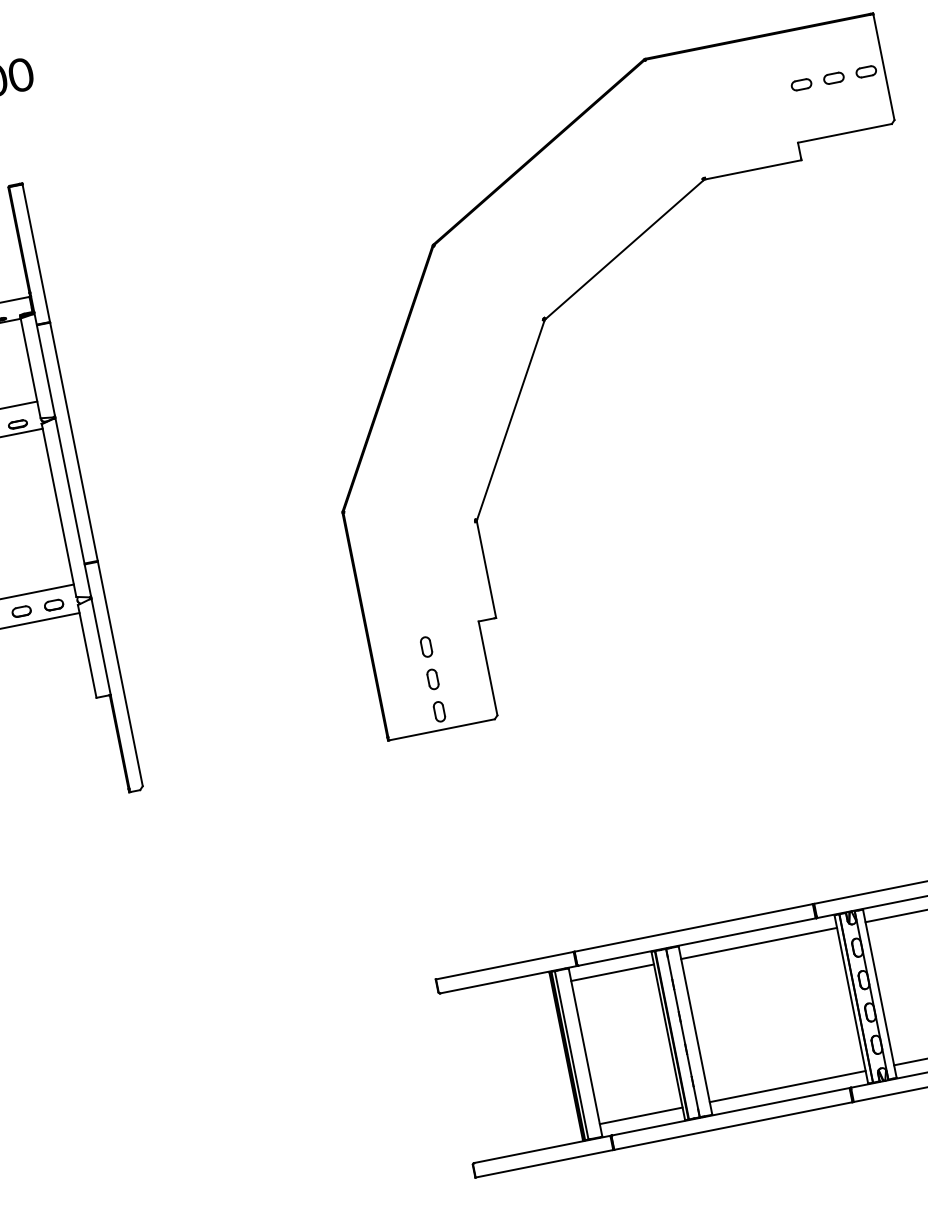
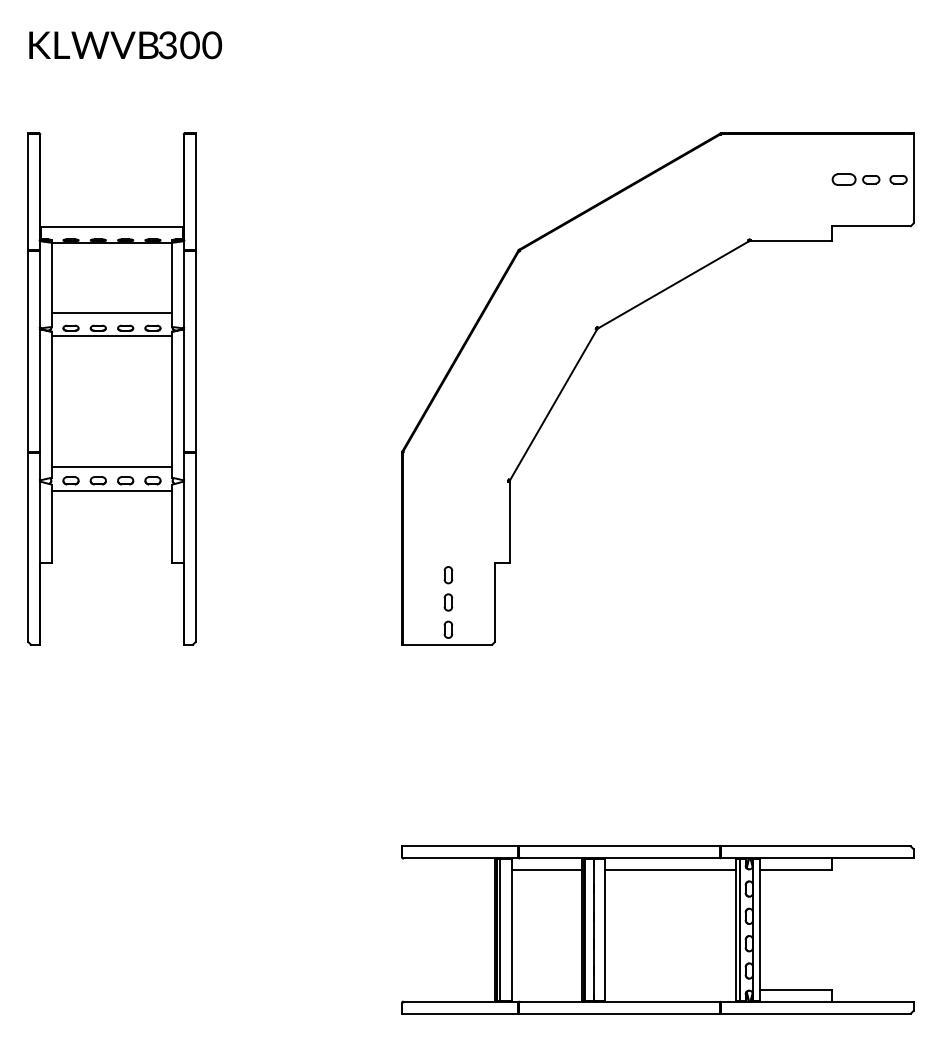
part: (800, 84) -> (843, 179), size x1.4
line: (788, 1086) -> (670, 990), removed
line: (641, 1115) -> (546, 990), removed

